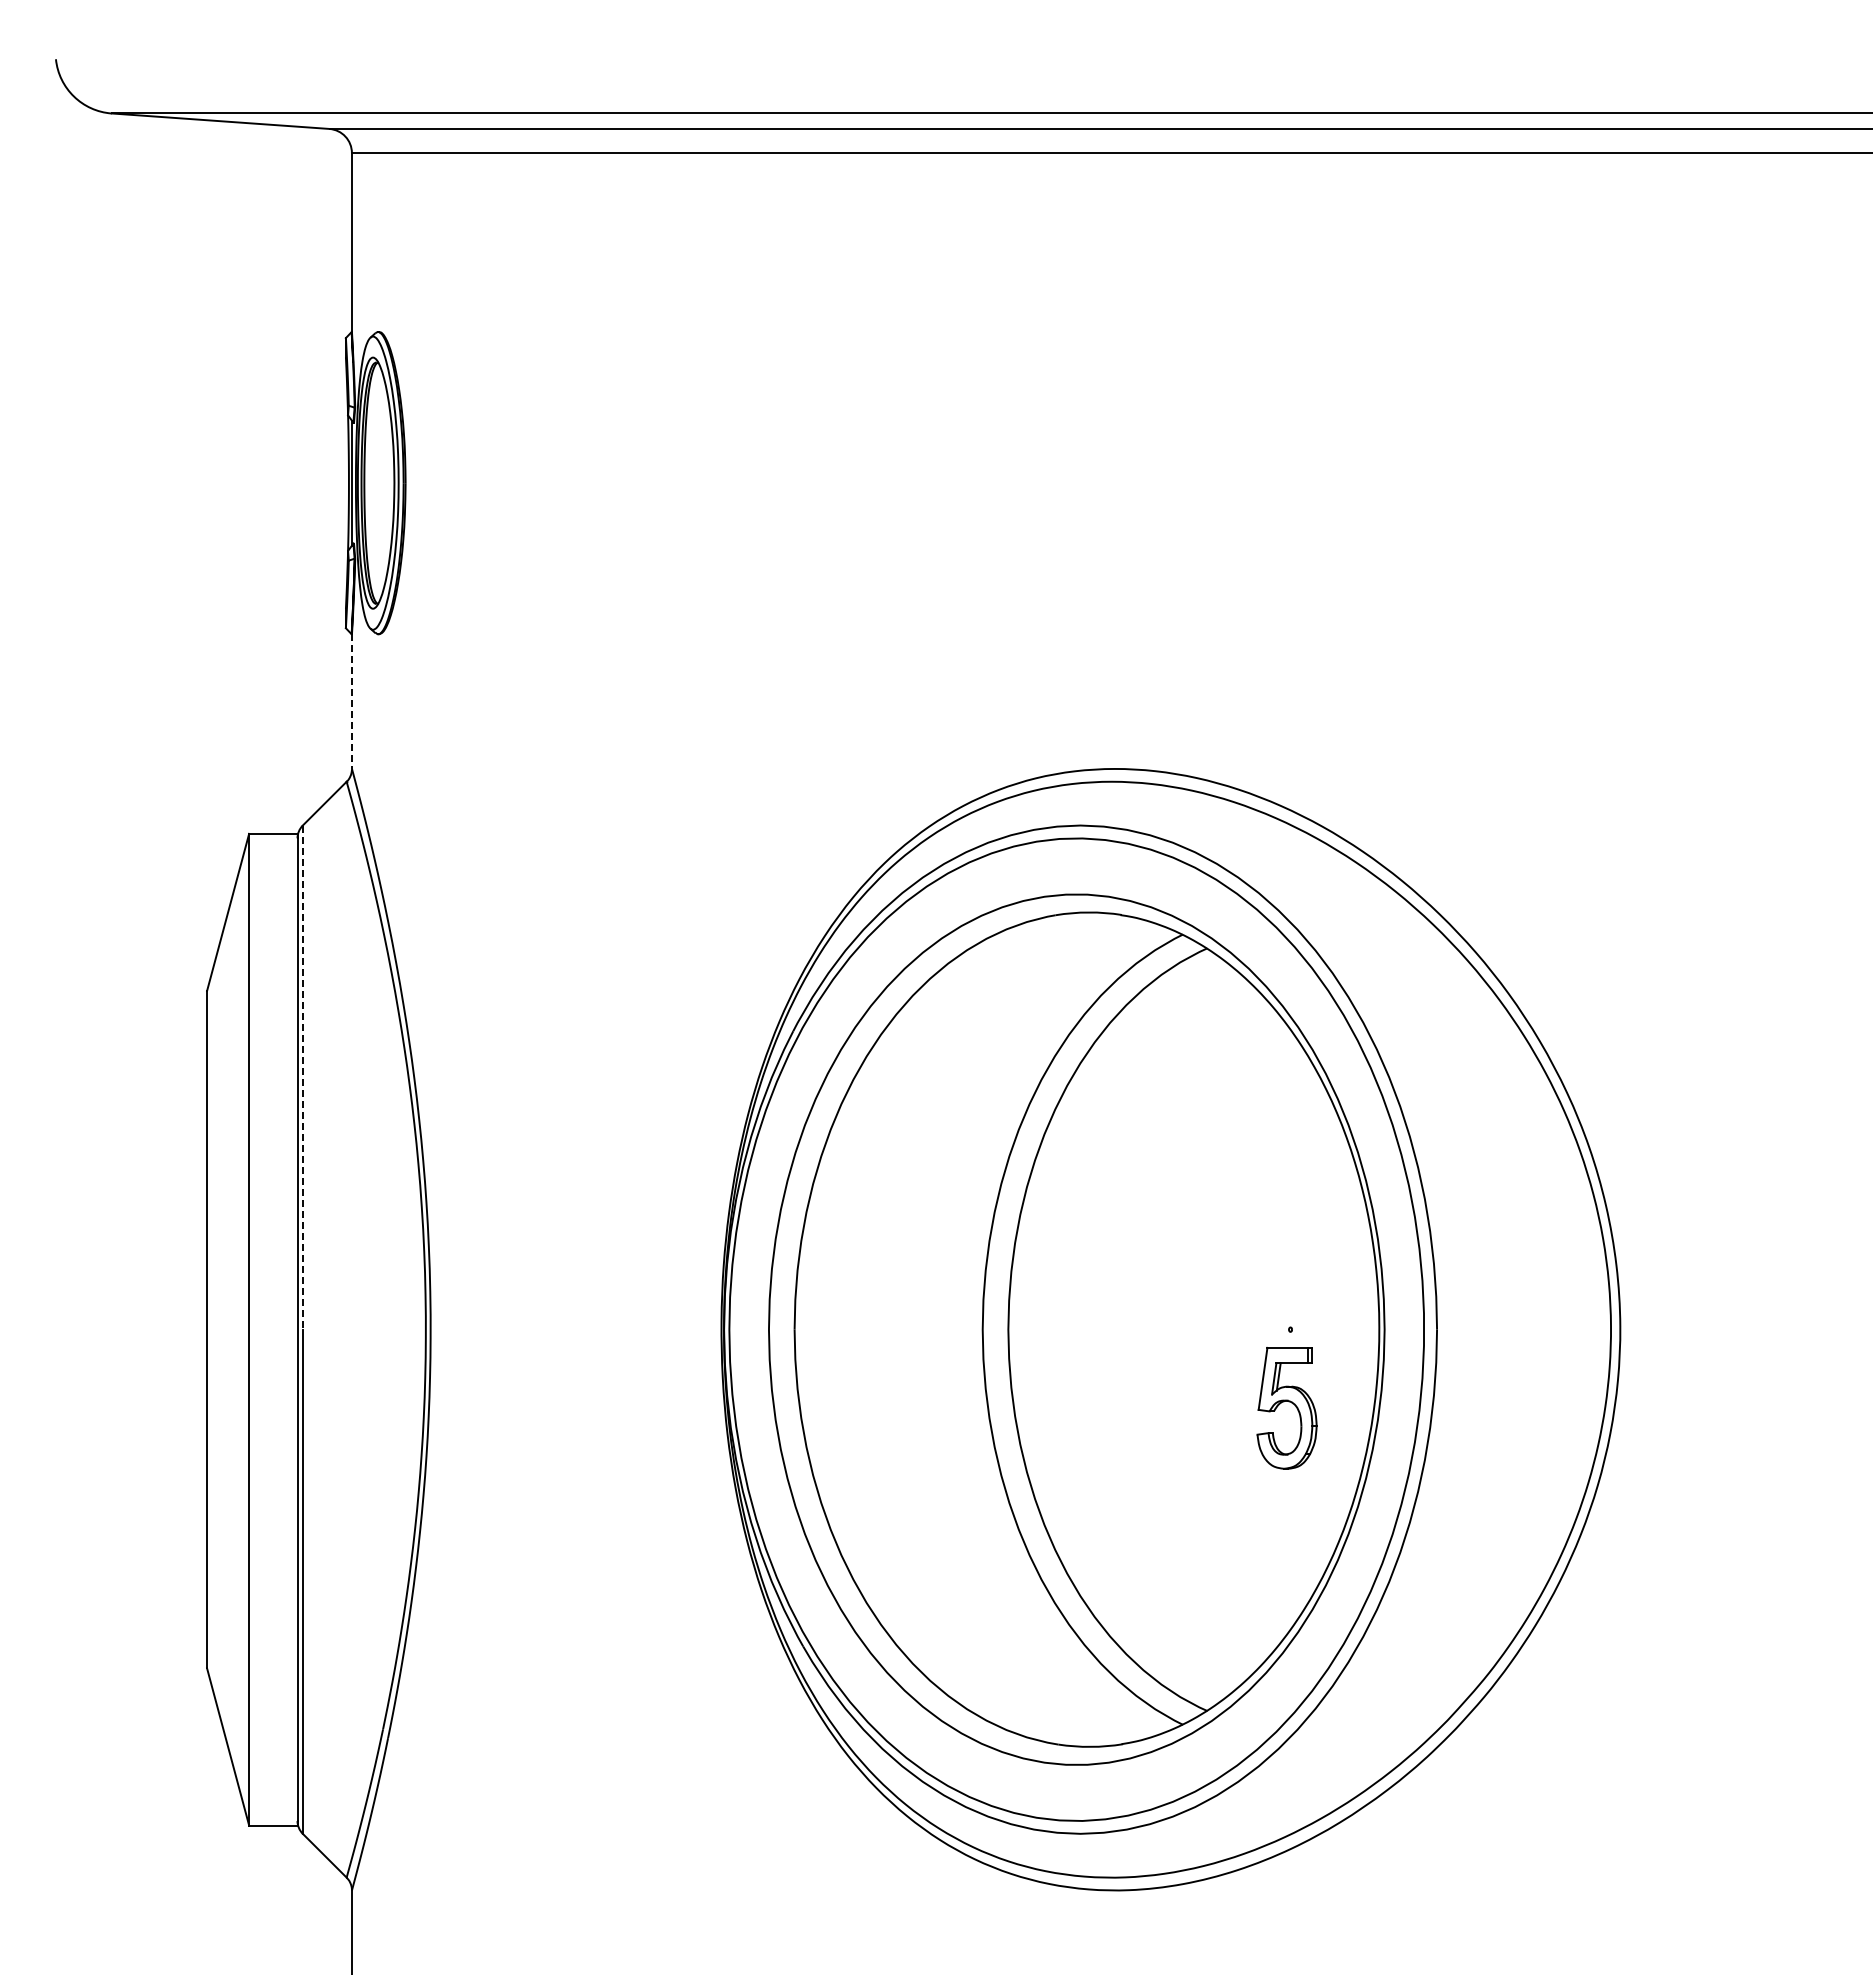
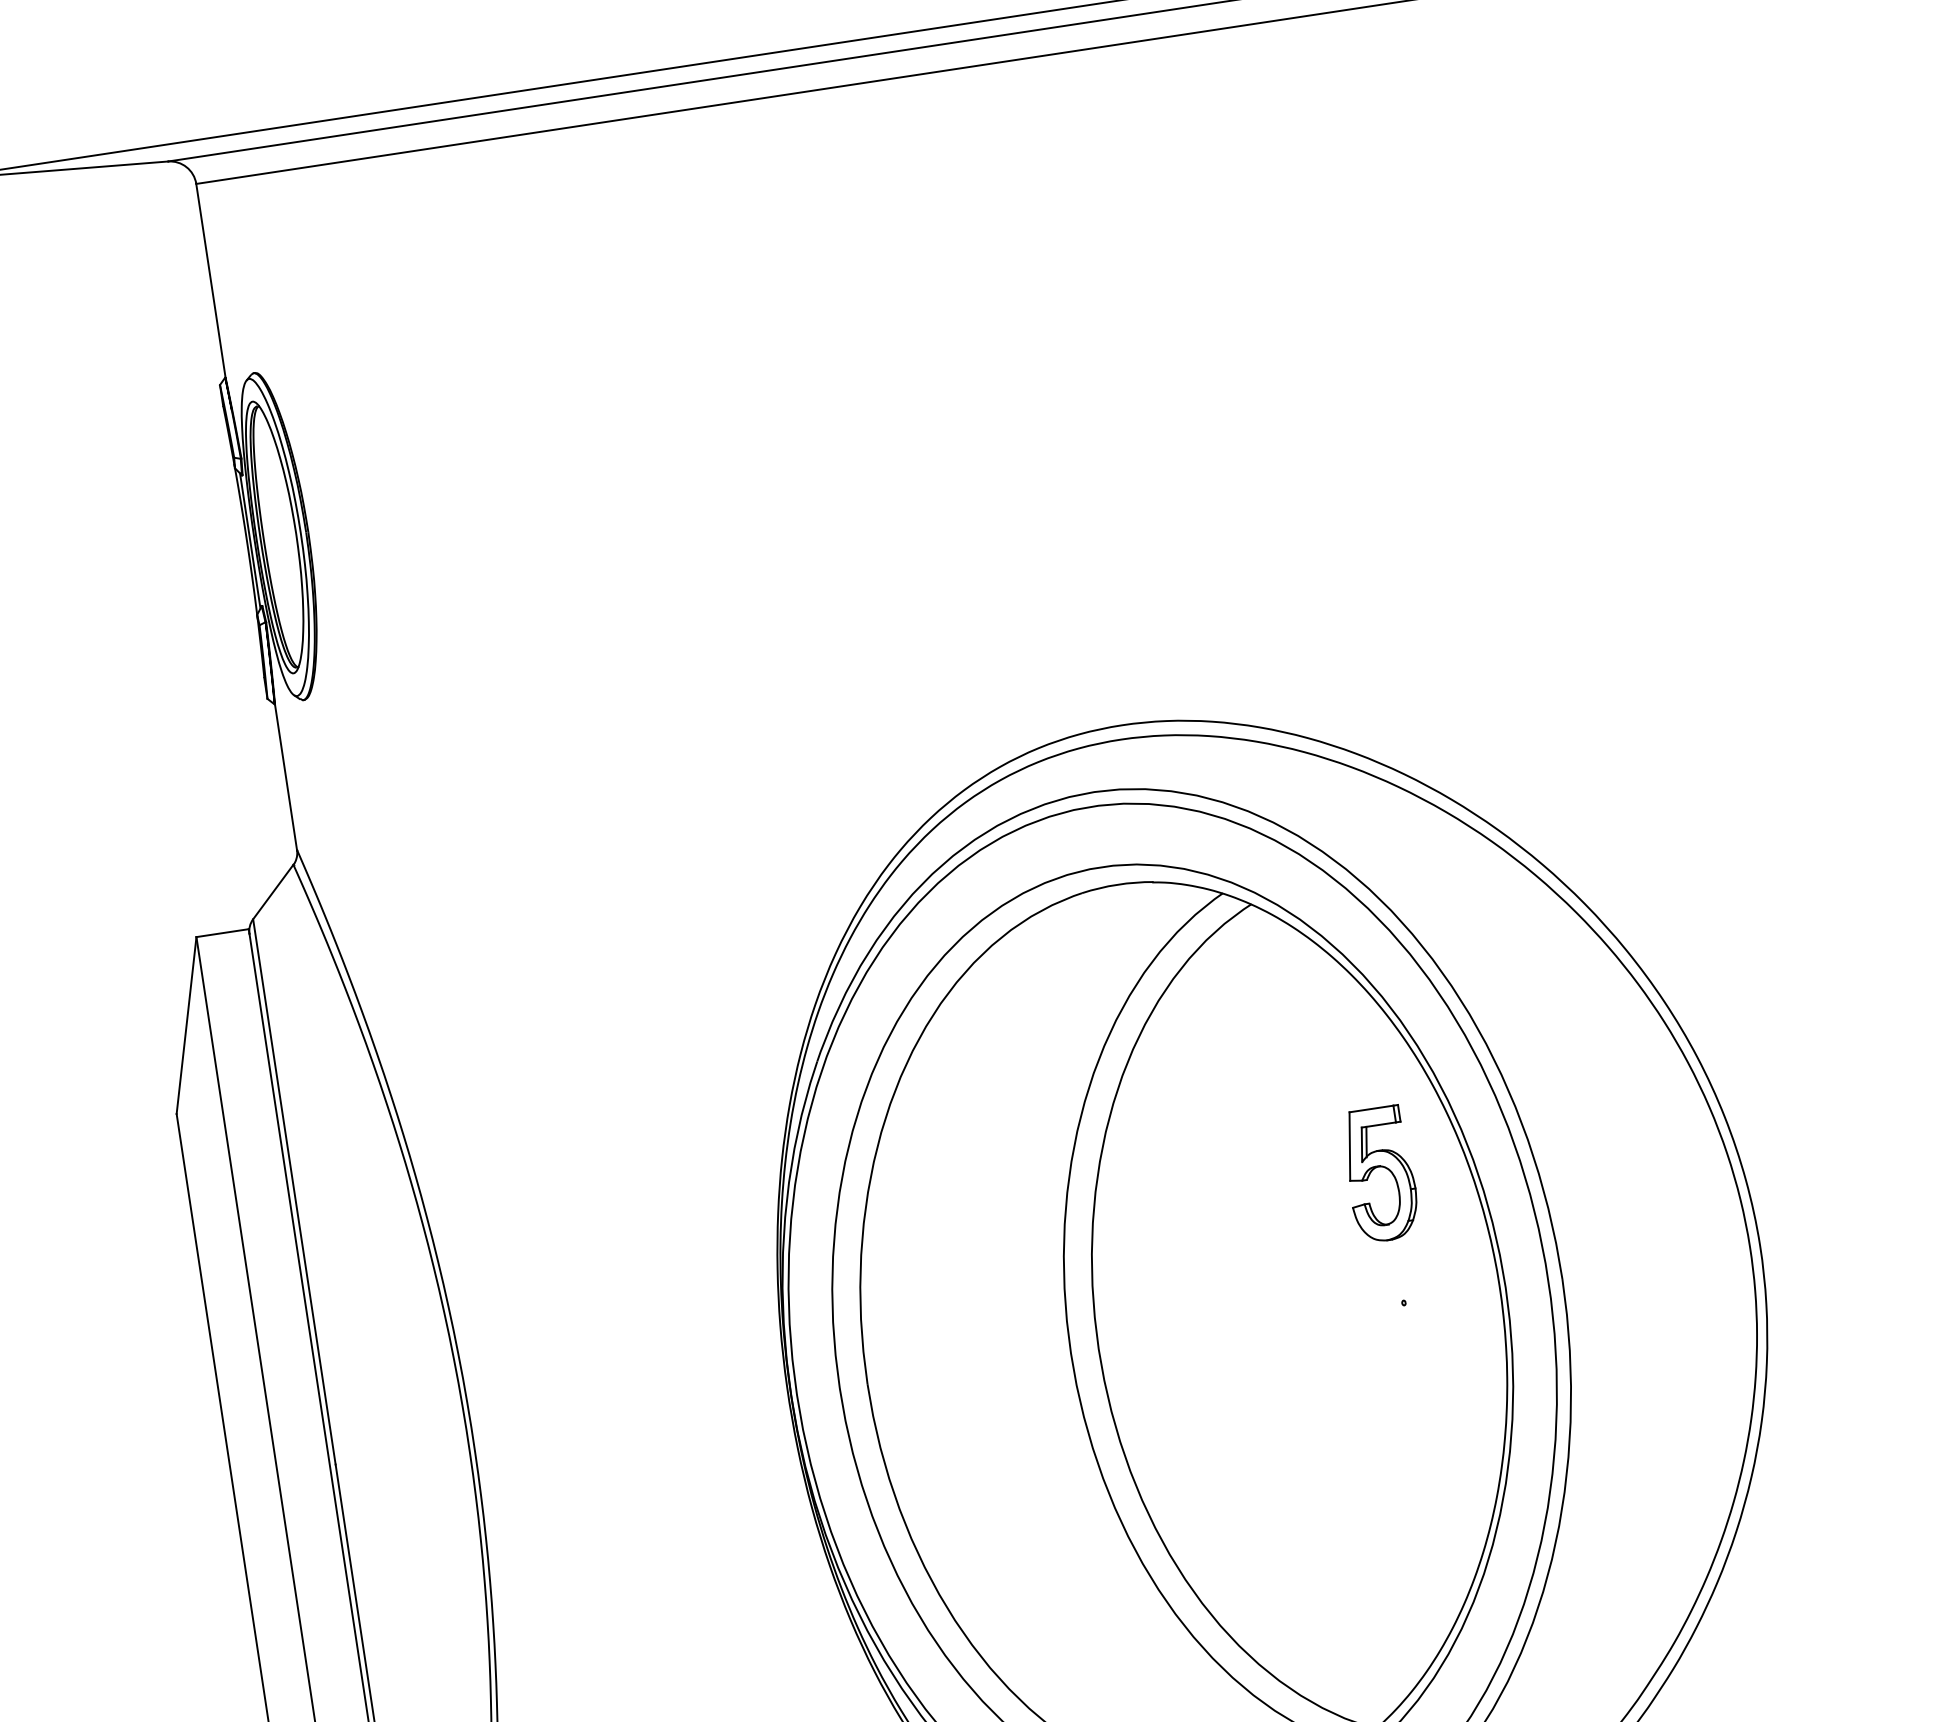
line: (351, 701) -> (285, 777), dashed -> solid
line: (302, 1078) -> (294, 1192), dashed -> solid
part: (1283, 1402) -> (1375, 1168), moved

